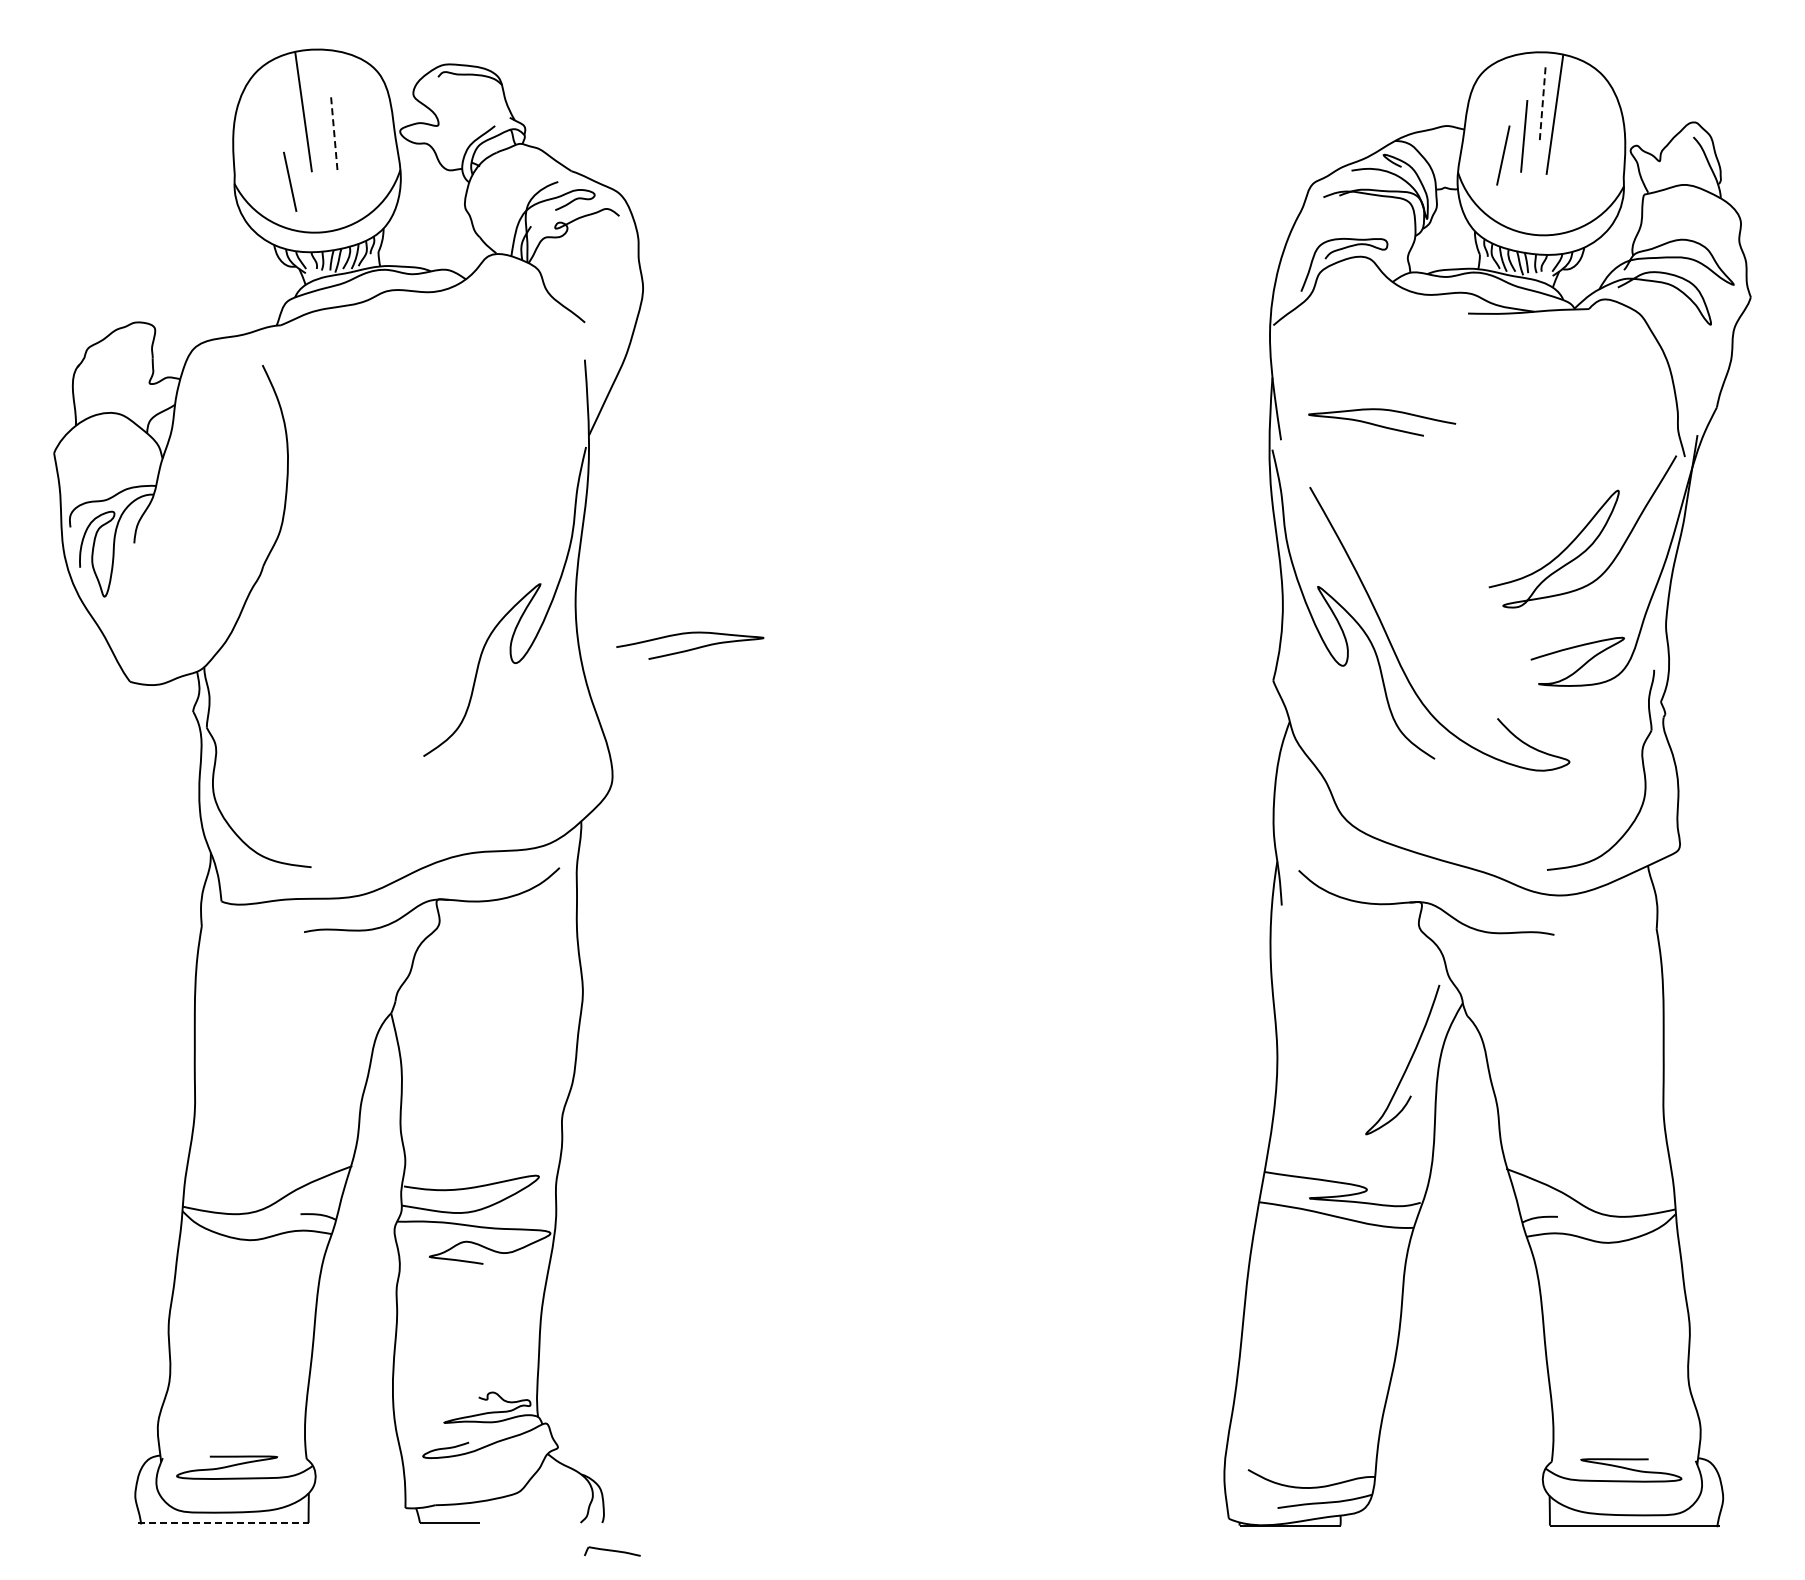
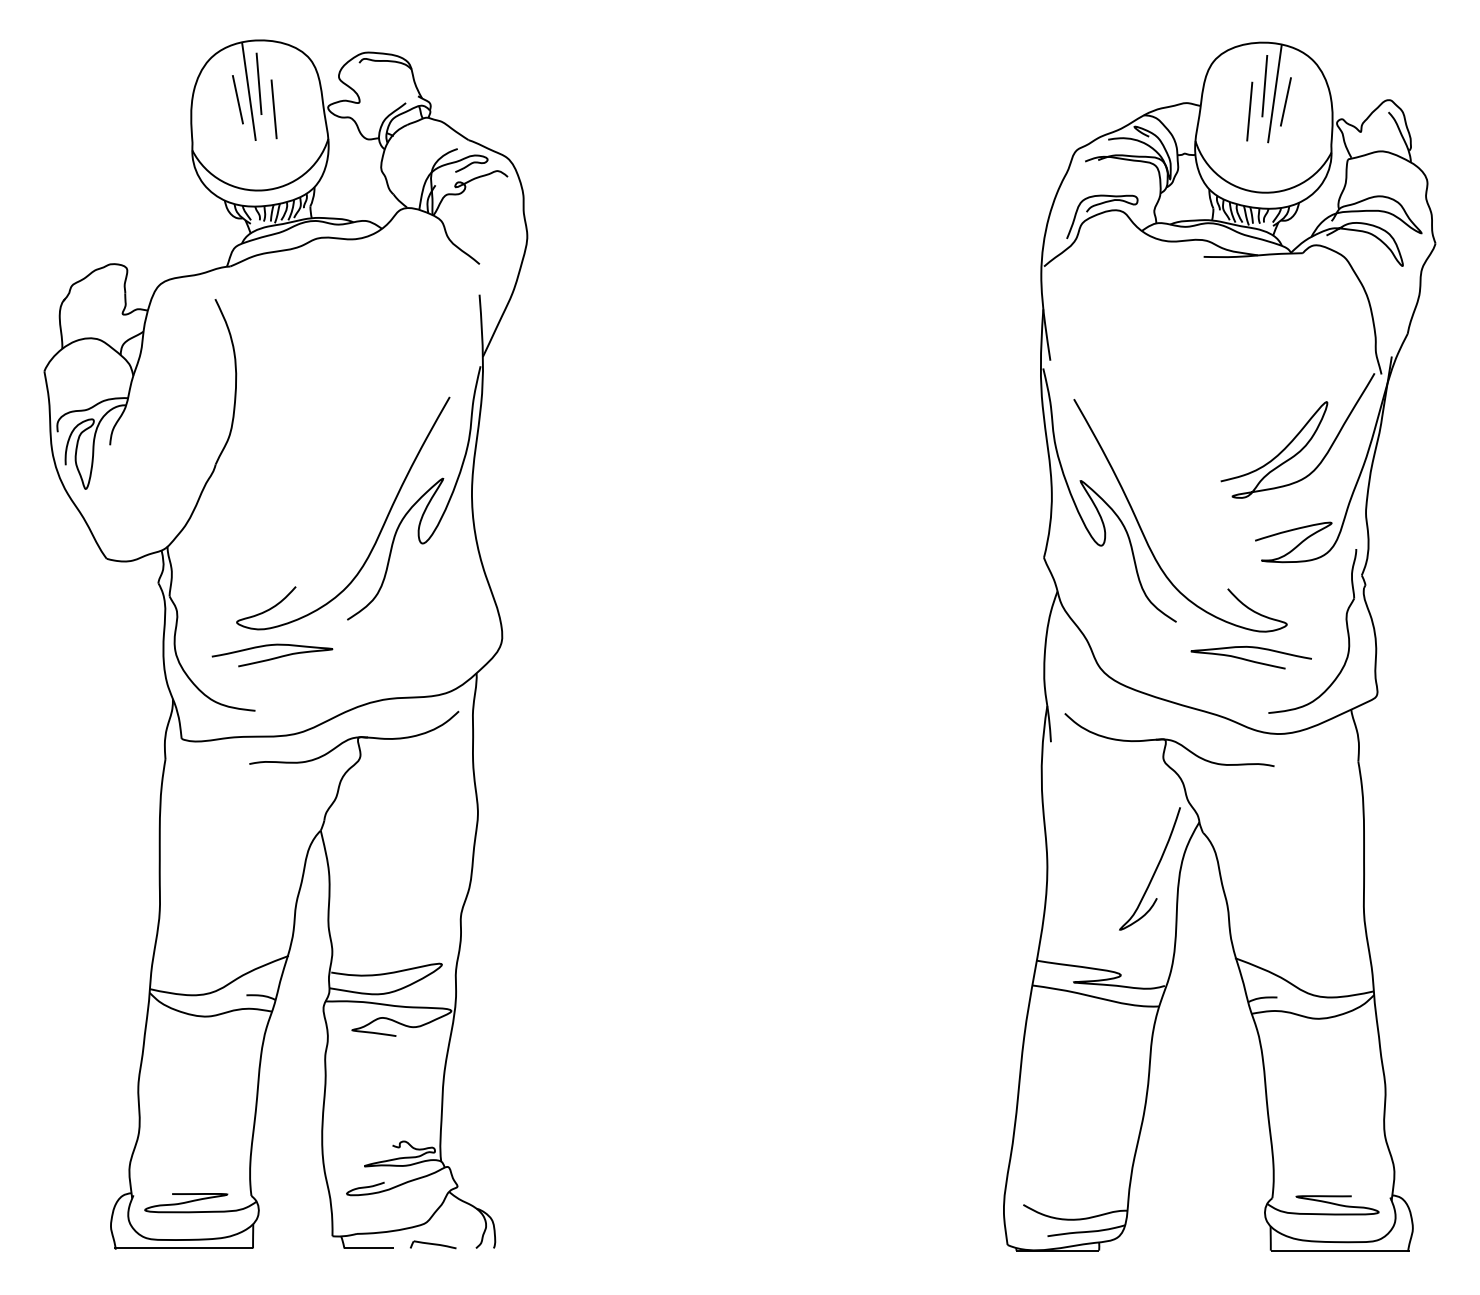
line: (315, 102) -> (258, 83), added
line: (1542, 105) -> (1264, 86), dashed -> solid
line: (334, 134) -> (274, 110), dashed -> solid
line: (1503, 155) -> (1286, 101), moved
line: (290, 181) -> (238, 99), moved
curve: (1382, 425) -> (1251, 660), moved
curve: (463, 647) -> (380, 530), added
curve: (691, 648) -> (273, 657), moved
line: (223, 1522) -> (183, 1248), dashed -> solid
part: (612, 1551) -> (433, 1244), moved

